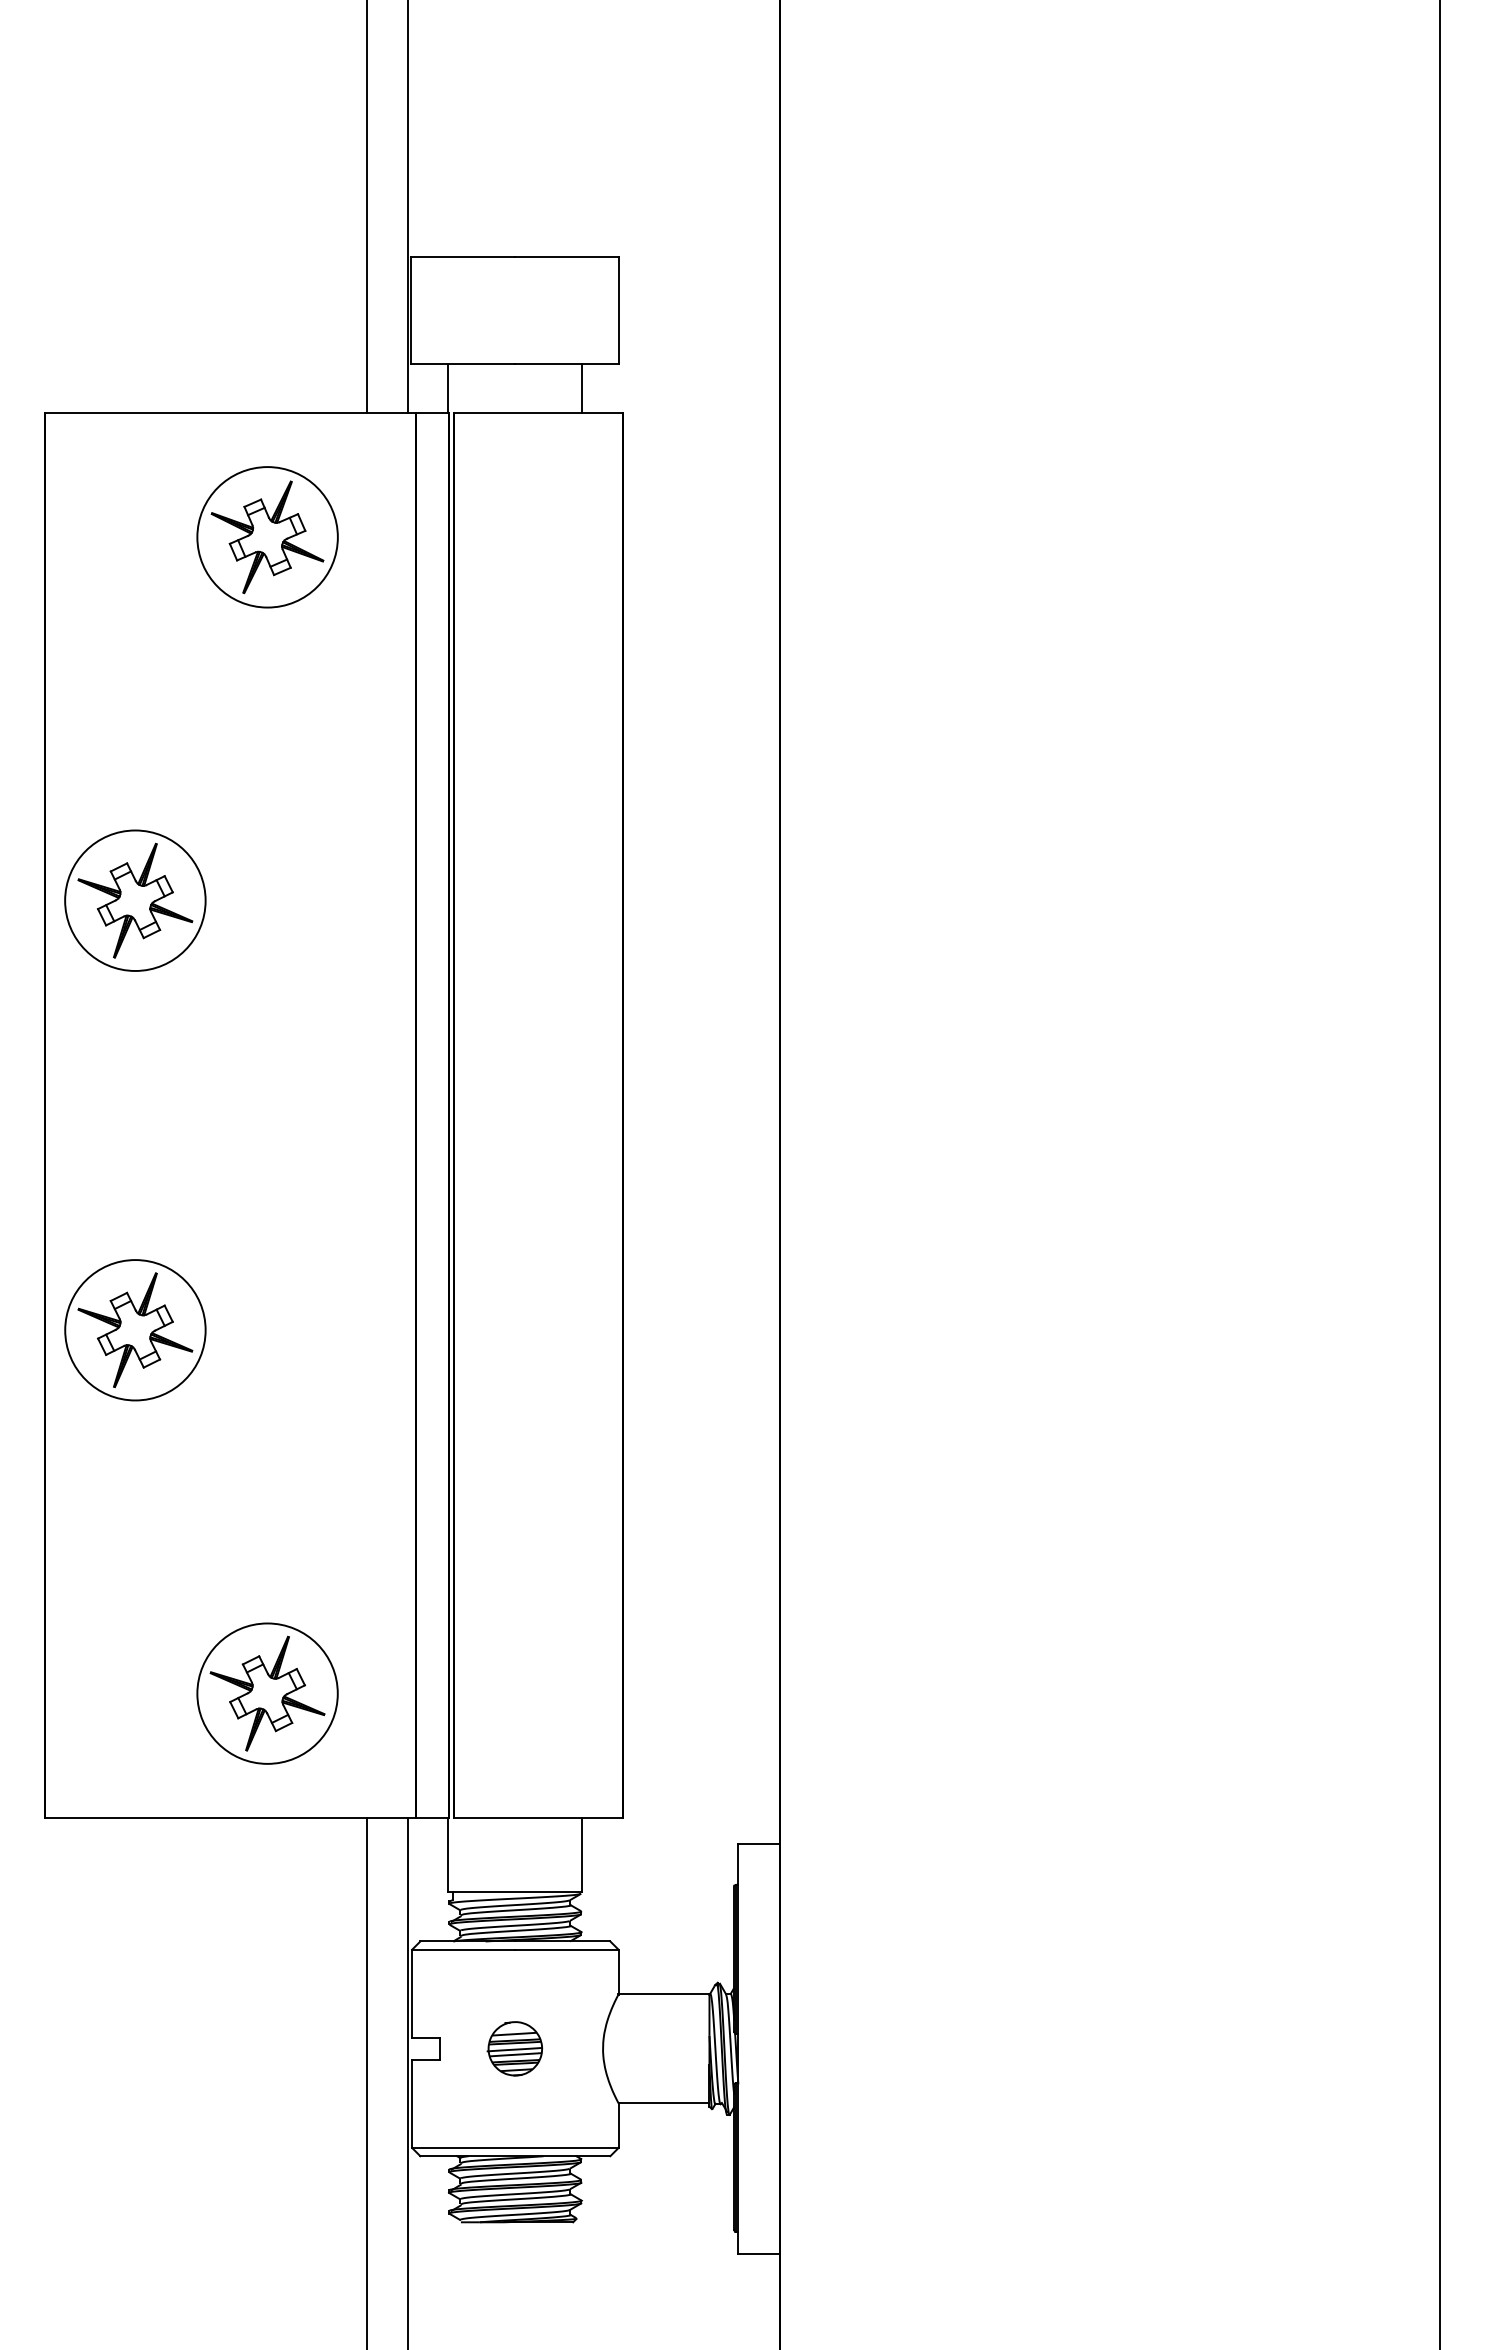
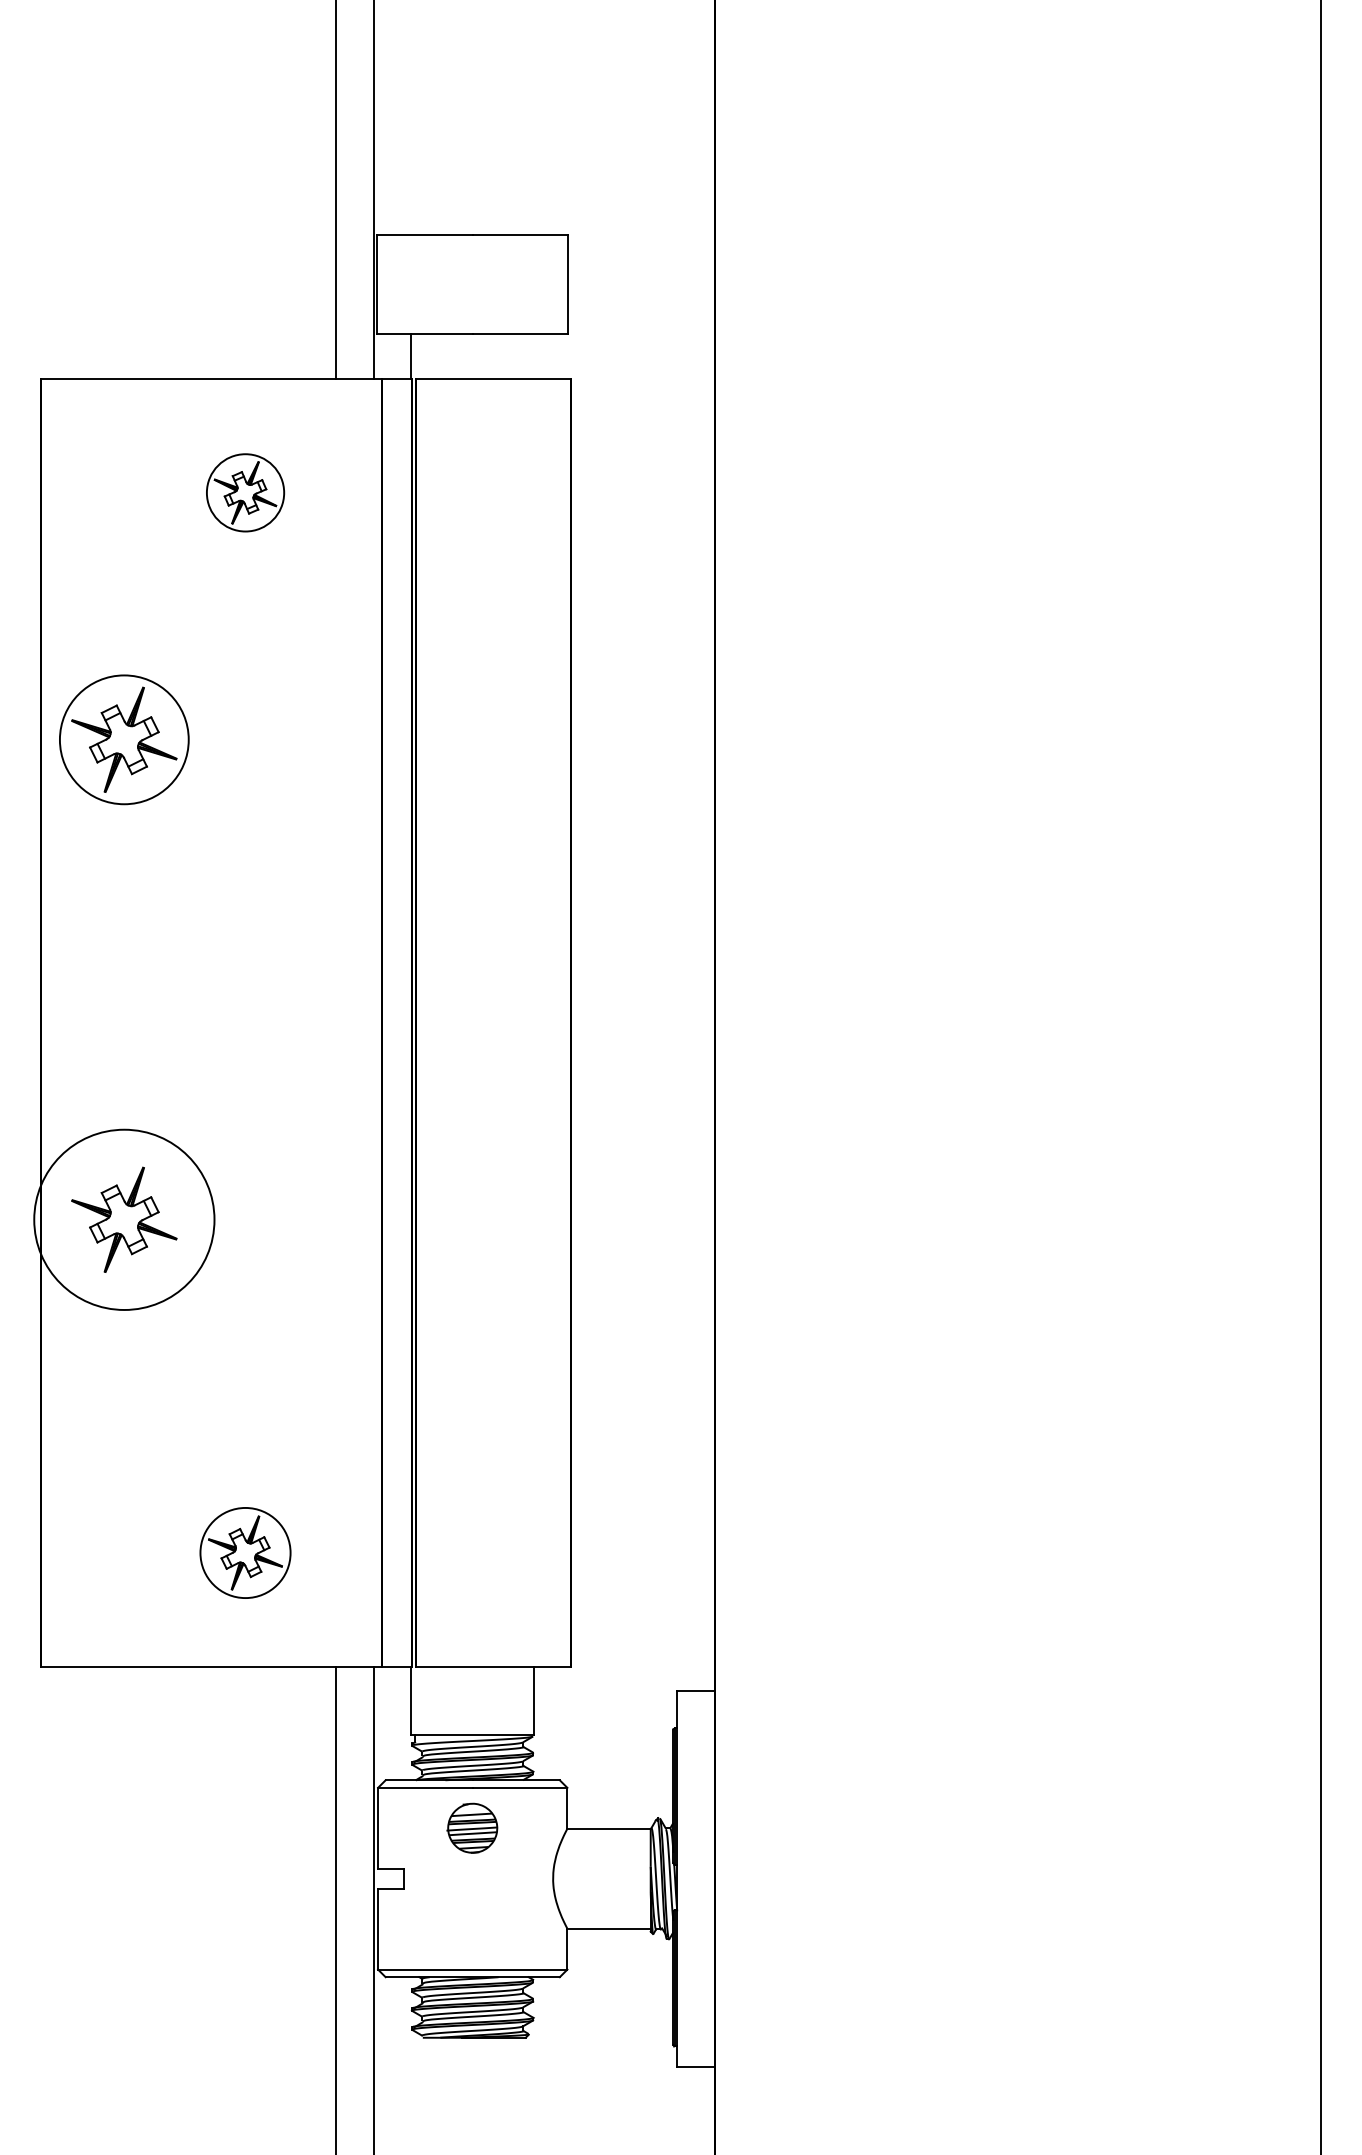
line: (582, 388) -> (534, 356), removed
part: (267, 537) -> (245, 492), size x0.6
part: (135, 900) -> (124, 739), moved
circle: (135, 1330) -> (124, 1220), size x1.4
part: (267, 1693) -> (245, 1552), size x0.7
part: (514, 2048) -> (471, 1827), moved

